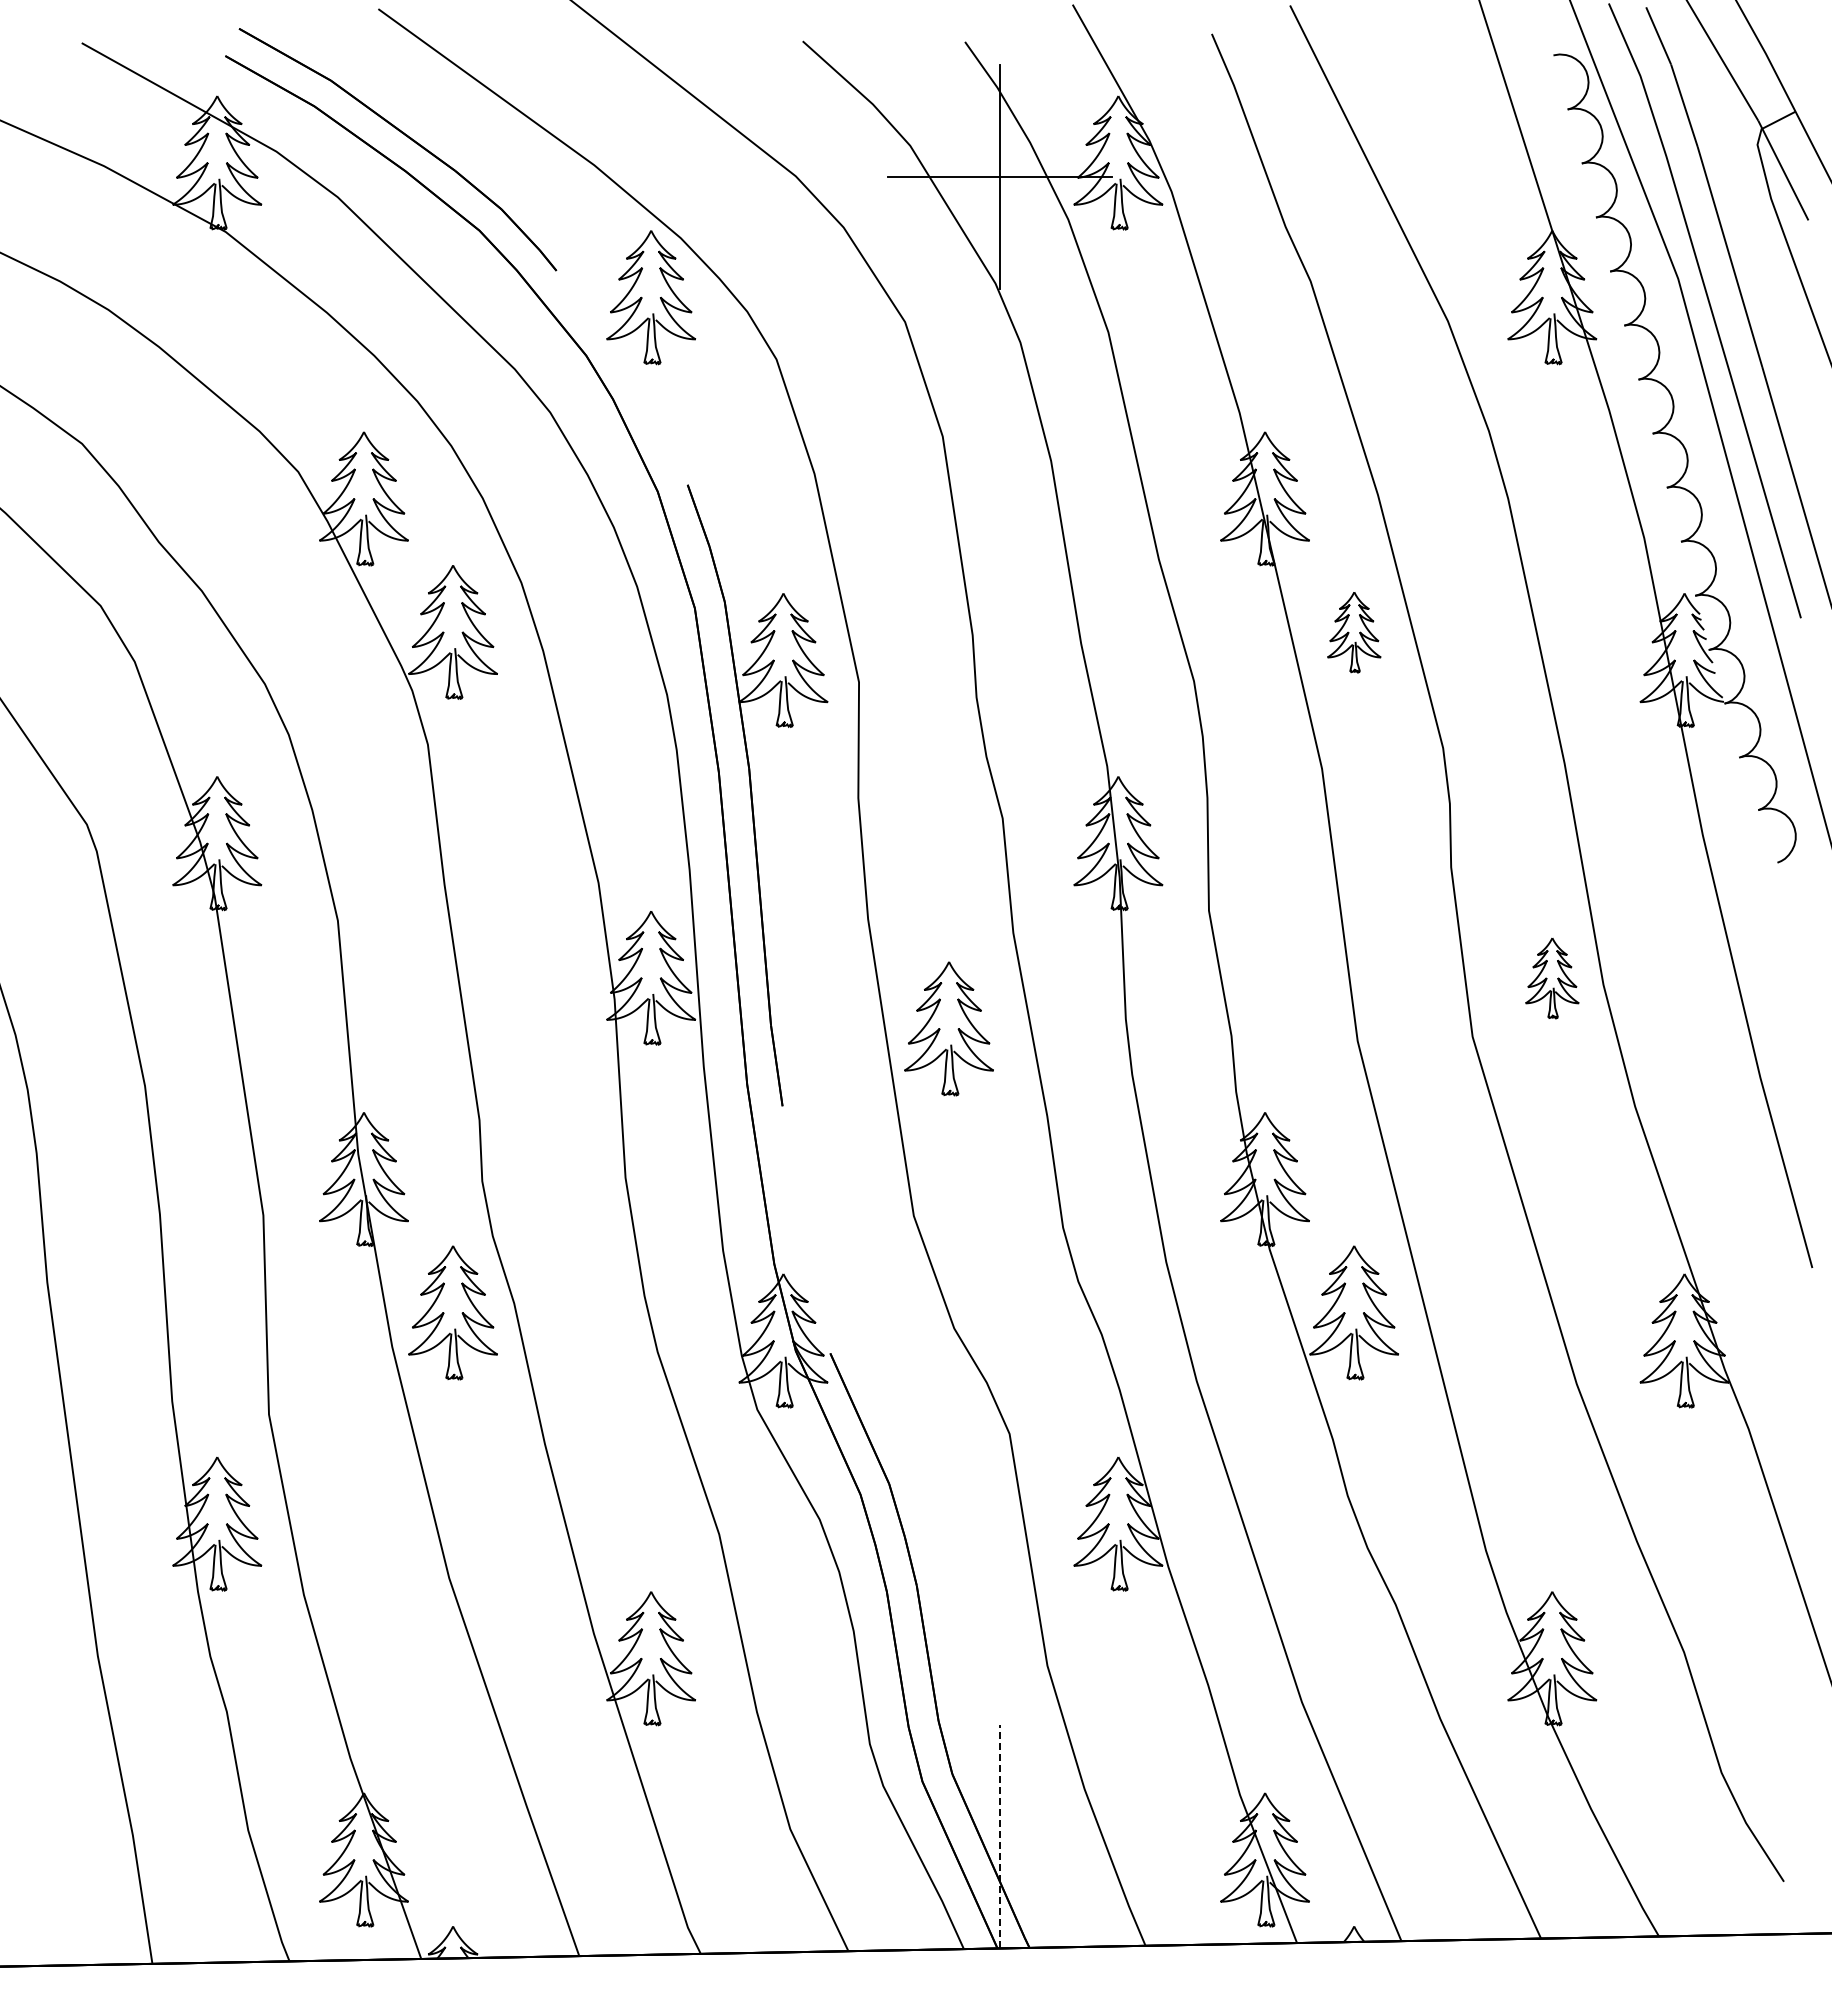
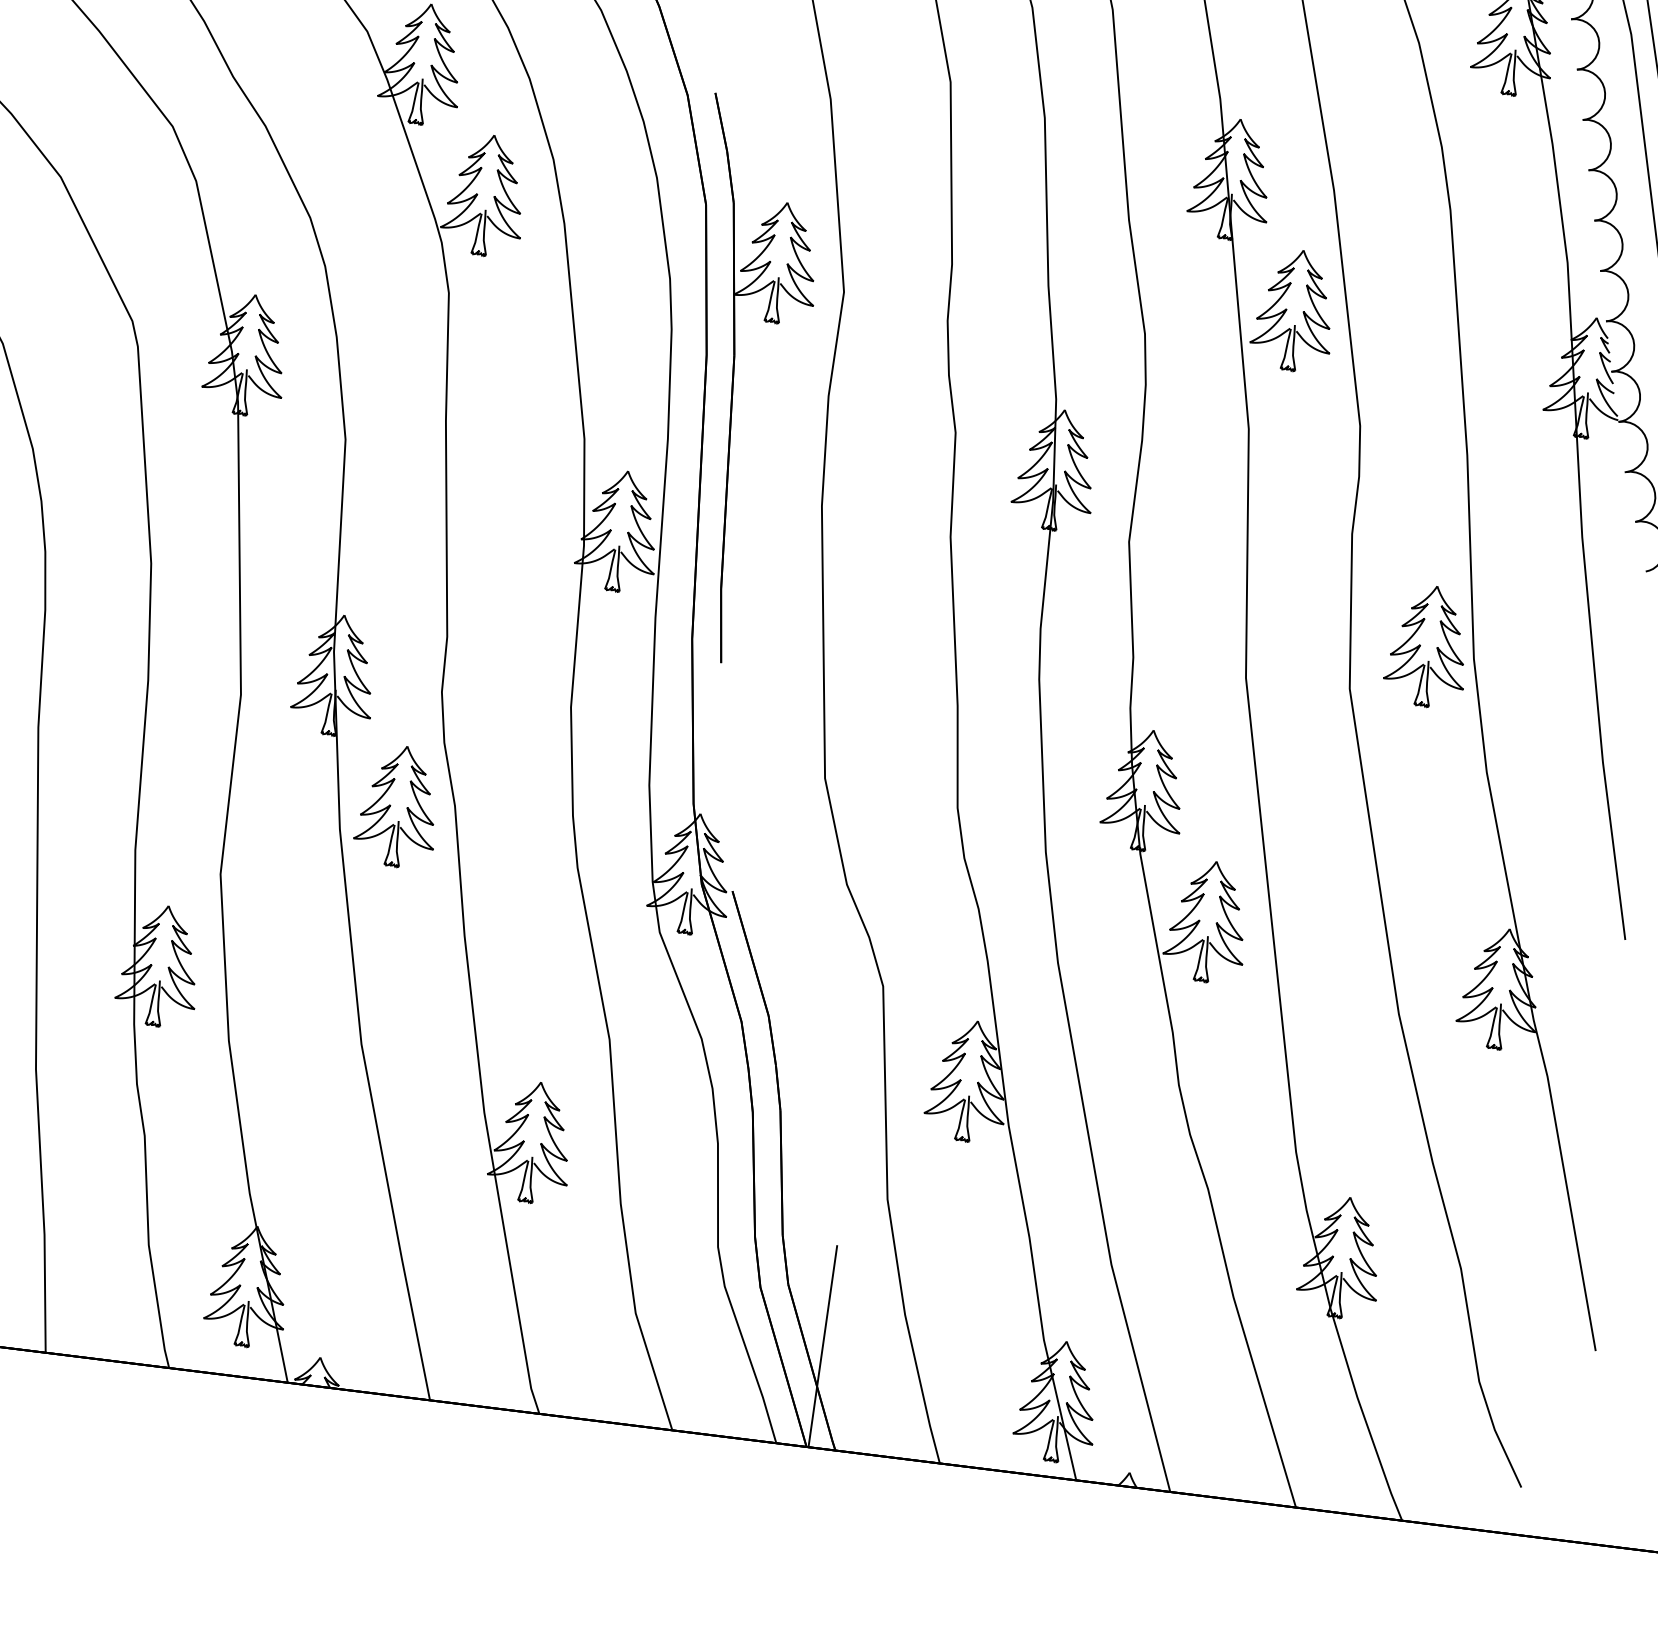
part: (1354, 632) -> (1295, 310), size x1.67
part: (1552, 978) -> (1428, 646), size x1.67
part: (948, 1028) -> (880, 614), removed
line: (999, 1836) -> (822, 1346), dashed -> solid

